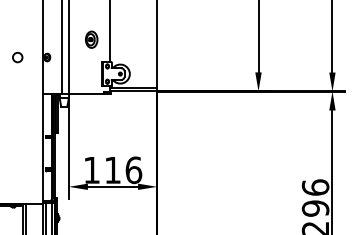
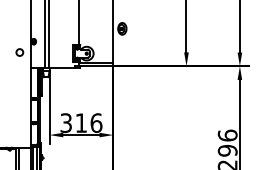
part: (91, 39) -> (122, 28), moved
circle: (17, 57) -> (19, 52), moved
text: (91, 170) -> (65, 123), 116 -> 316

